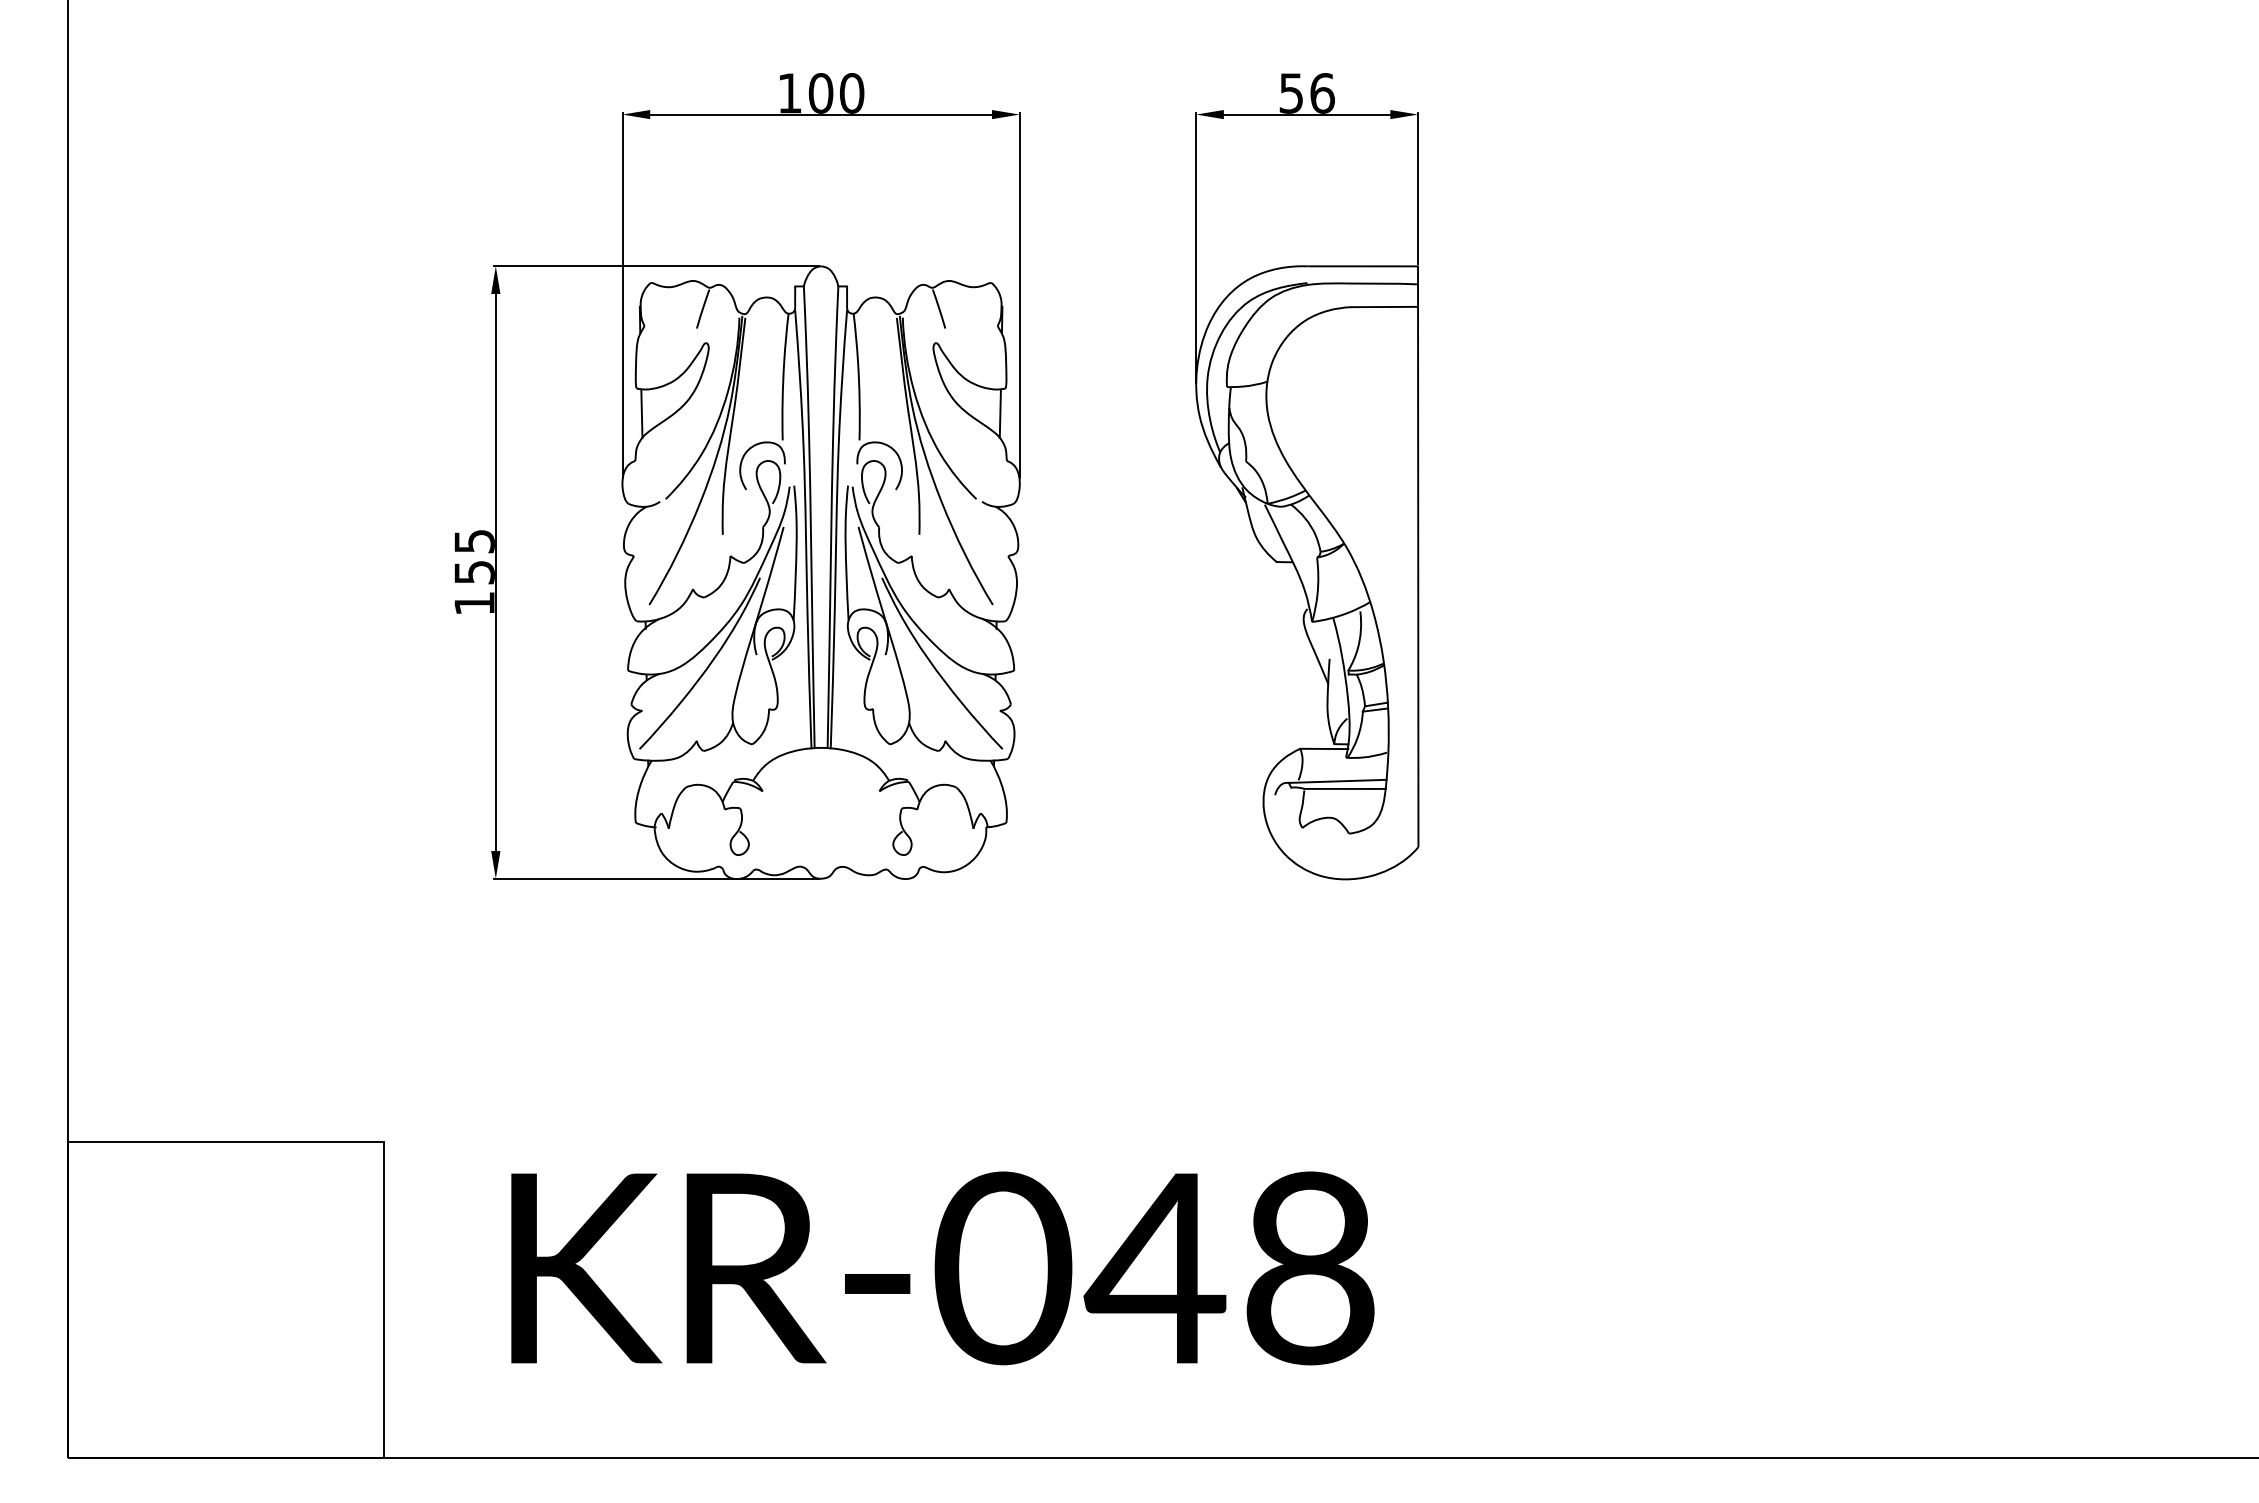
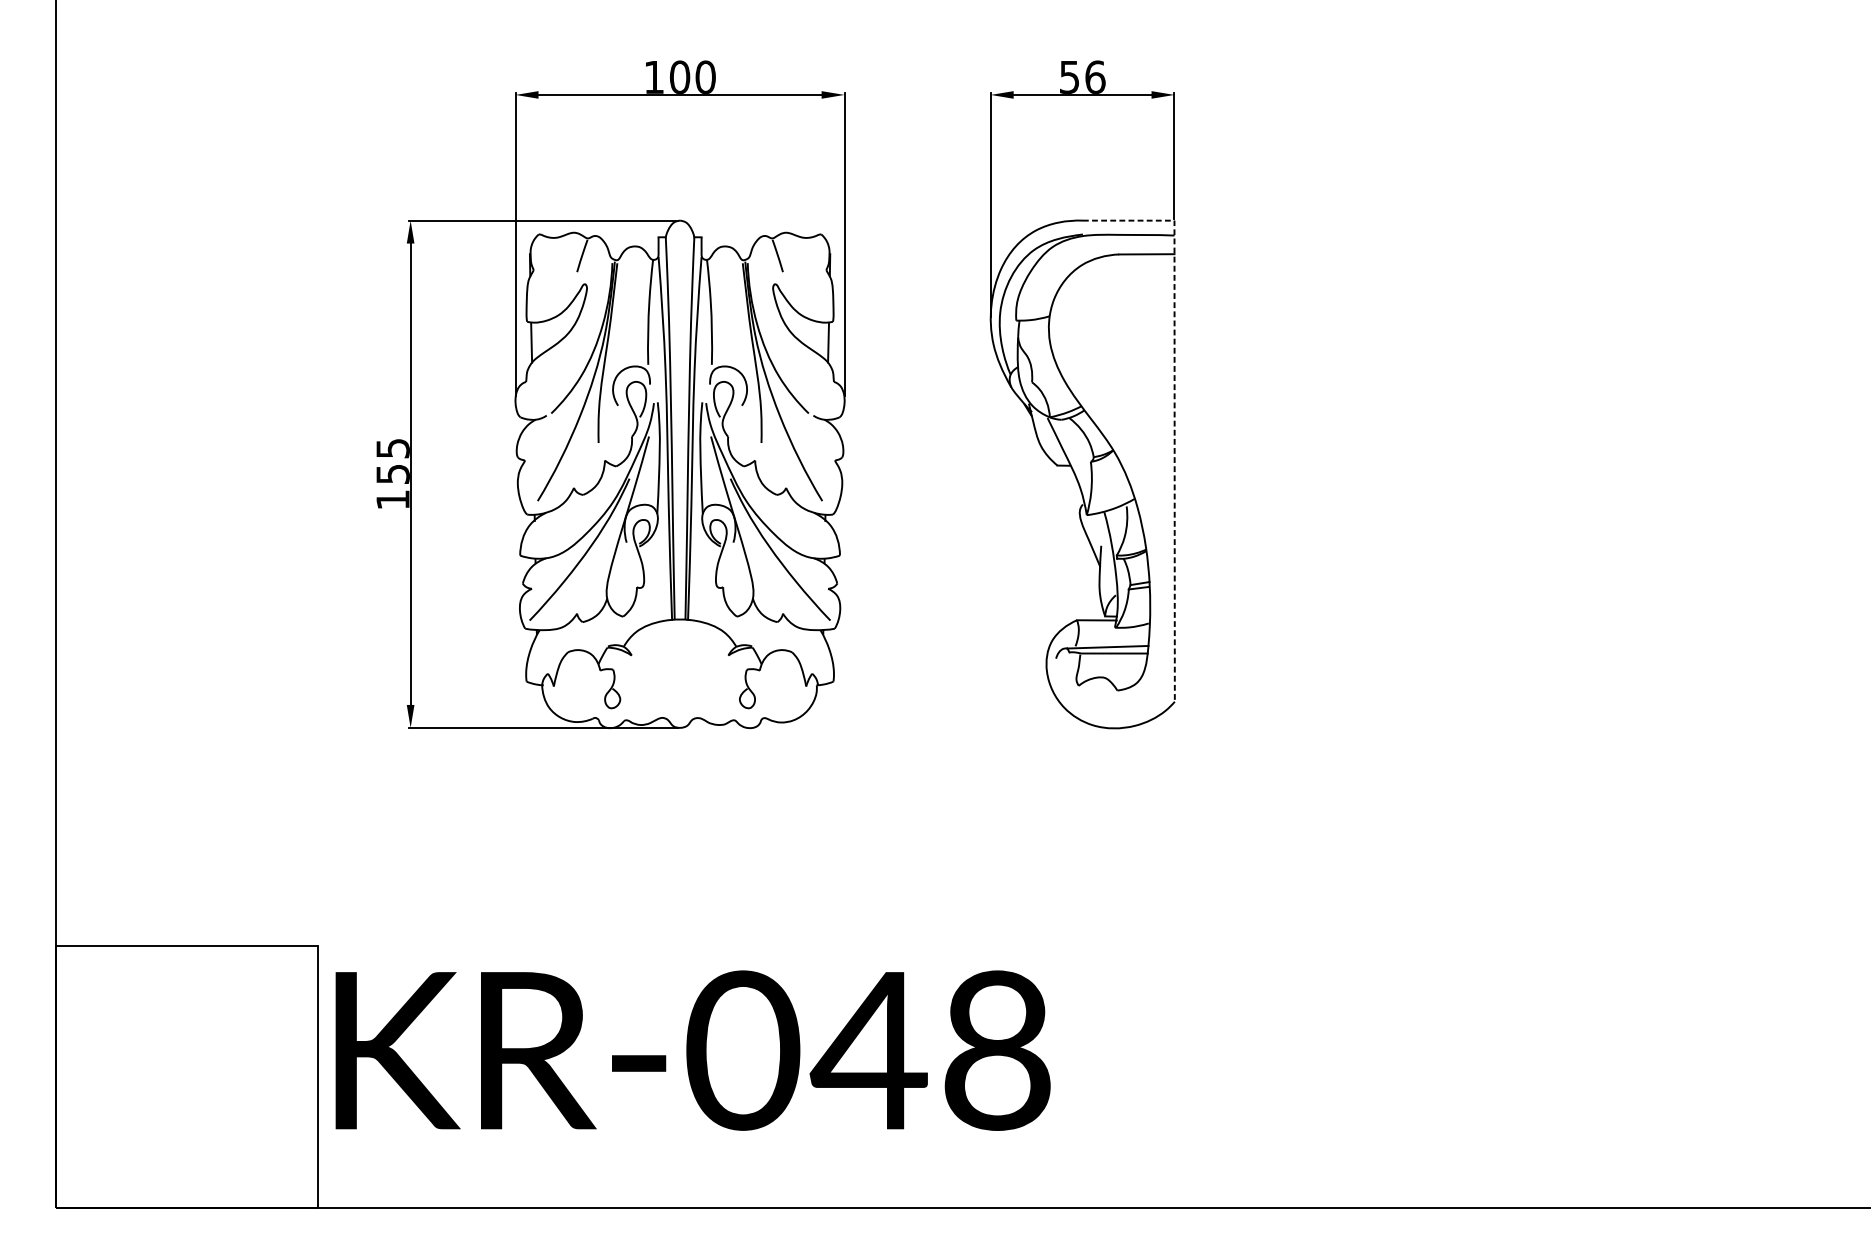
line: (1418, 501) -> (1174, 415), solid -> dashed
text: (942, 1268) -> (692, 1050), moved

